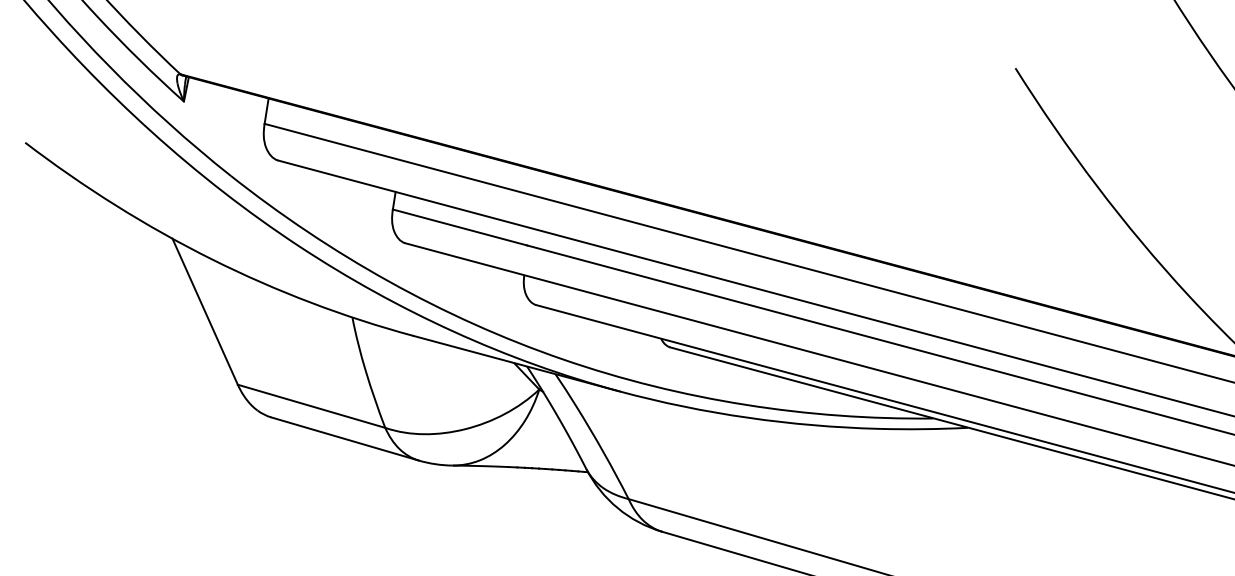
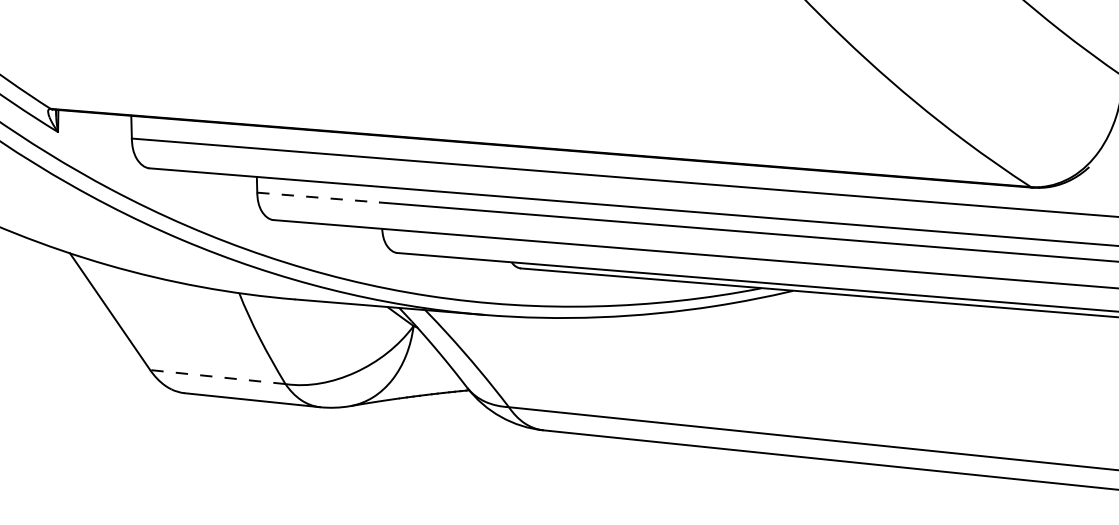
line: (459, 227) -> (318, 197), solid -> dashed
line: (311, 406) -> (217, 377), solid -> dashed

